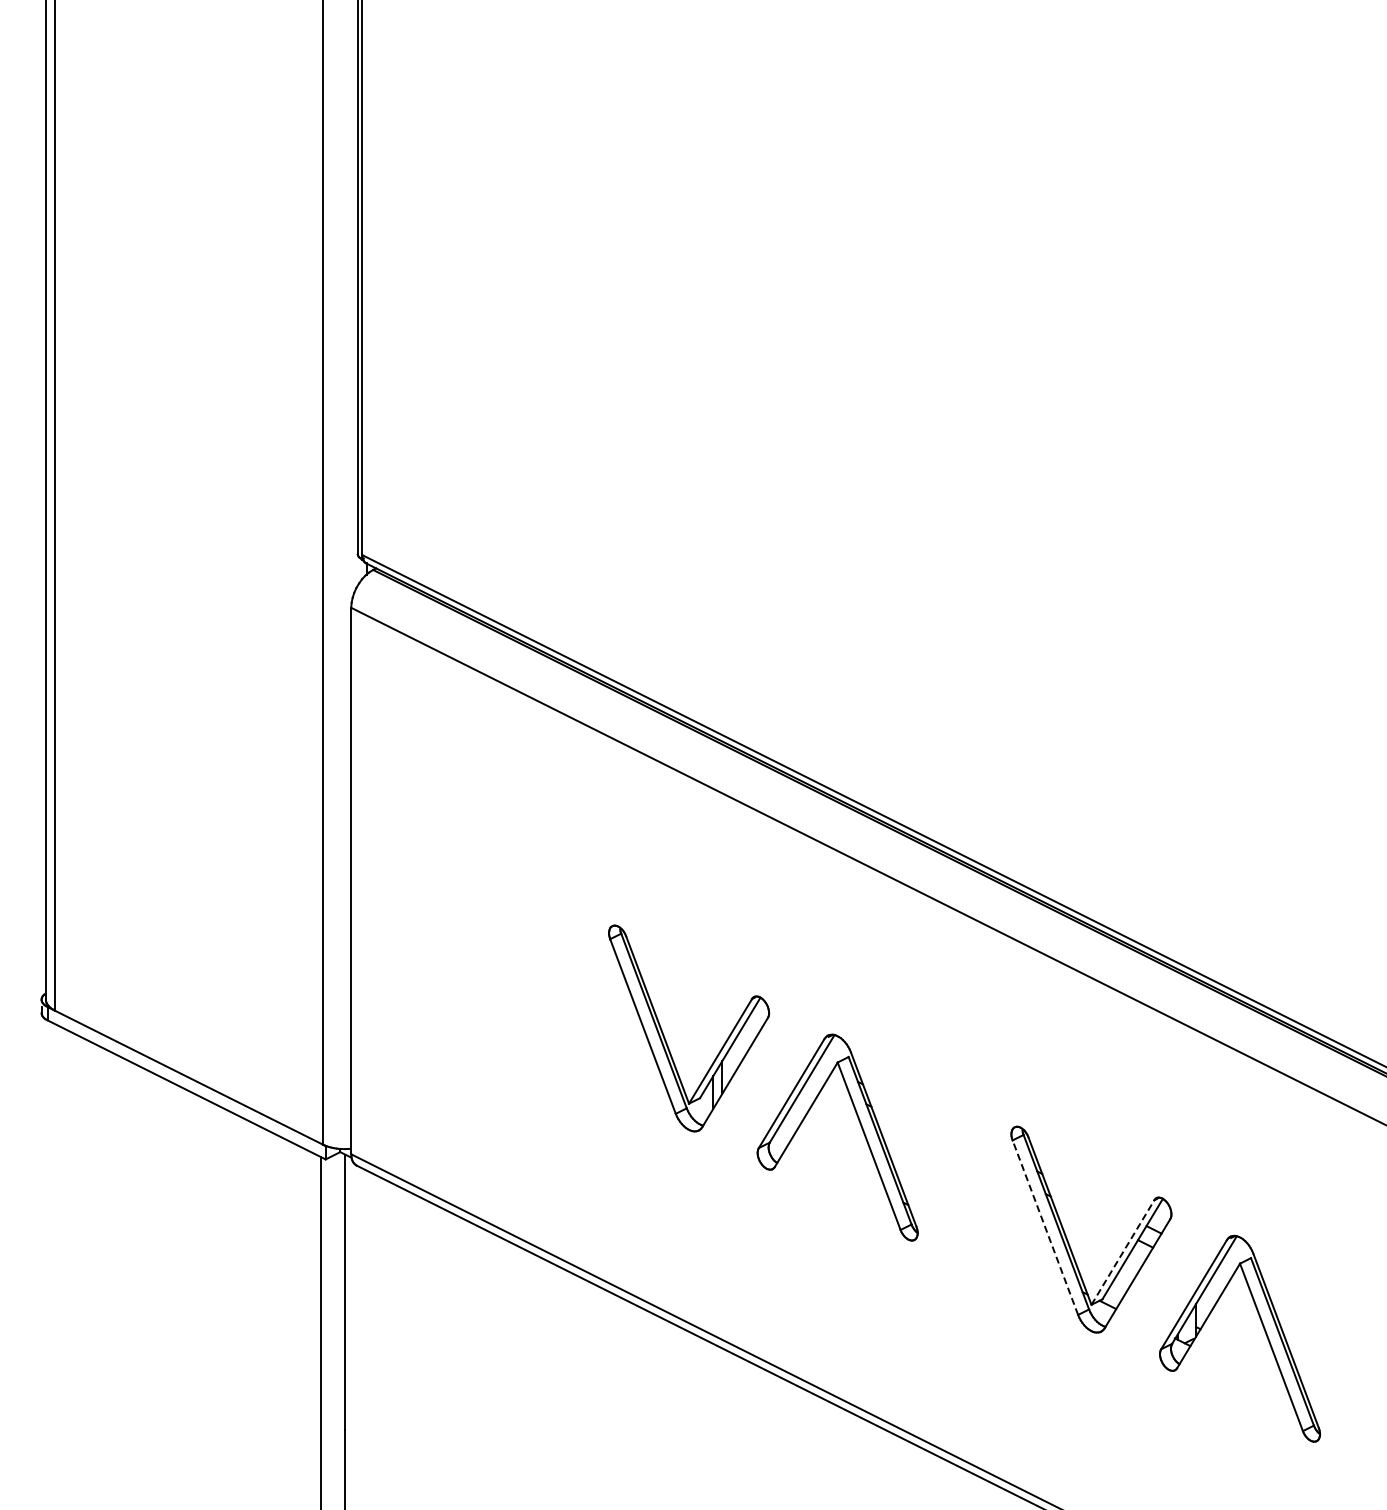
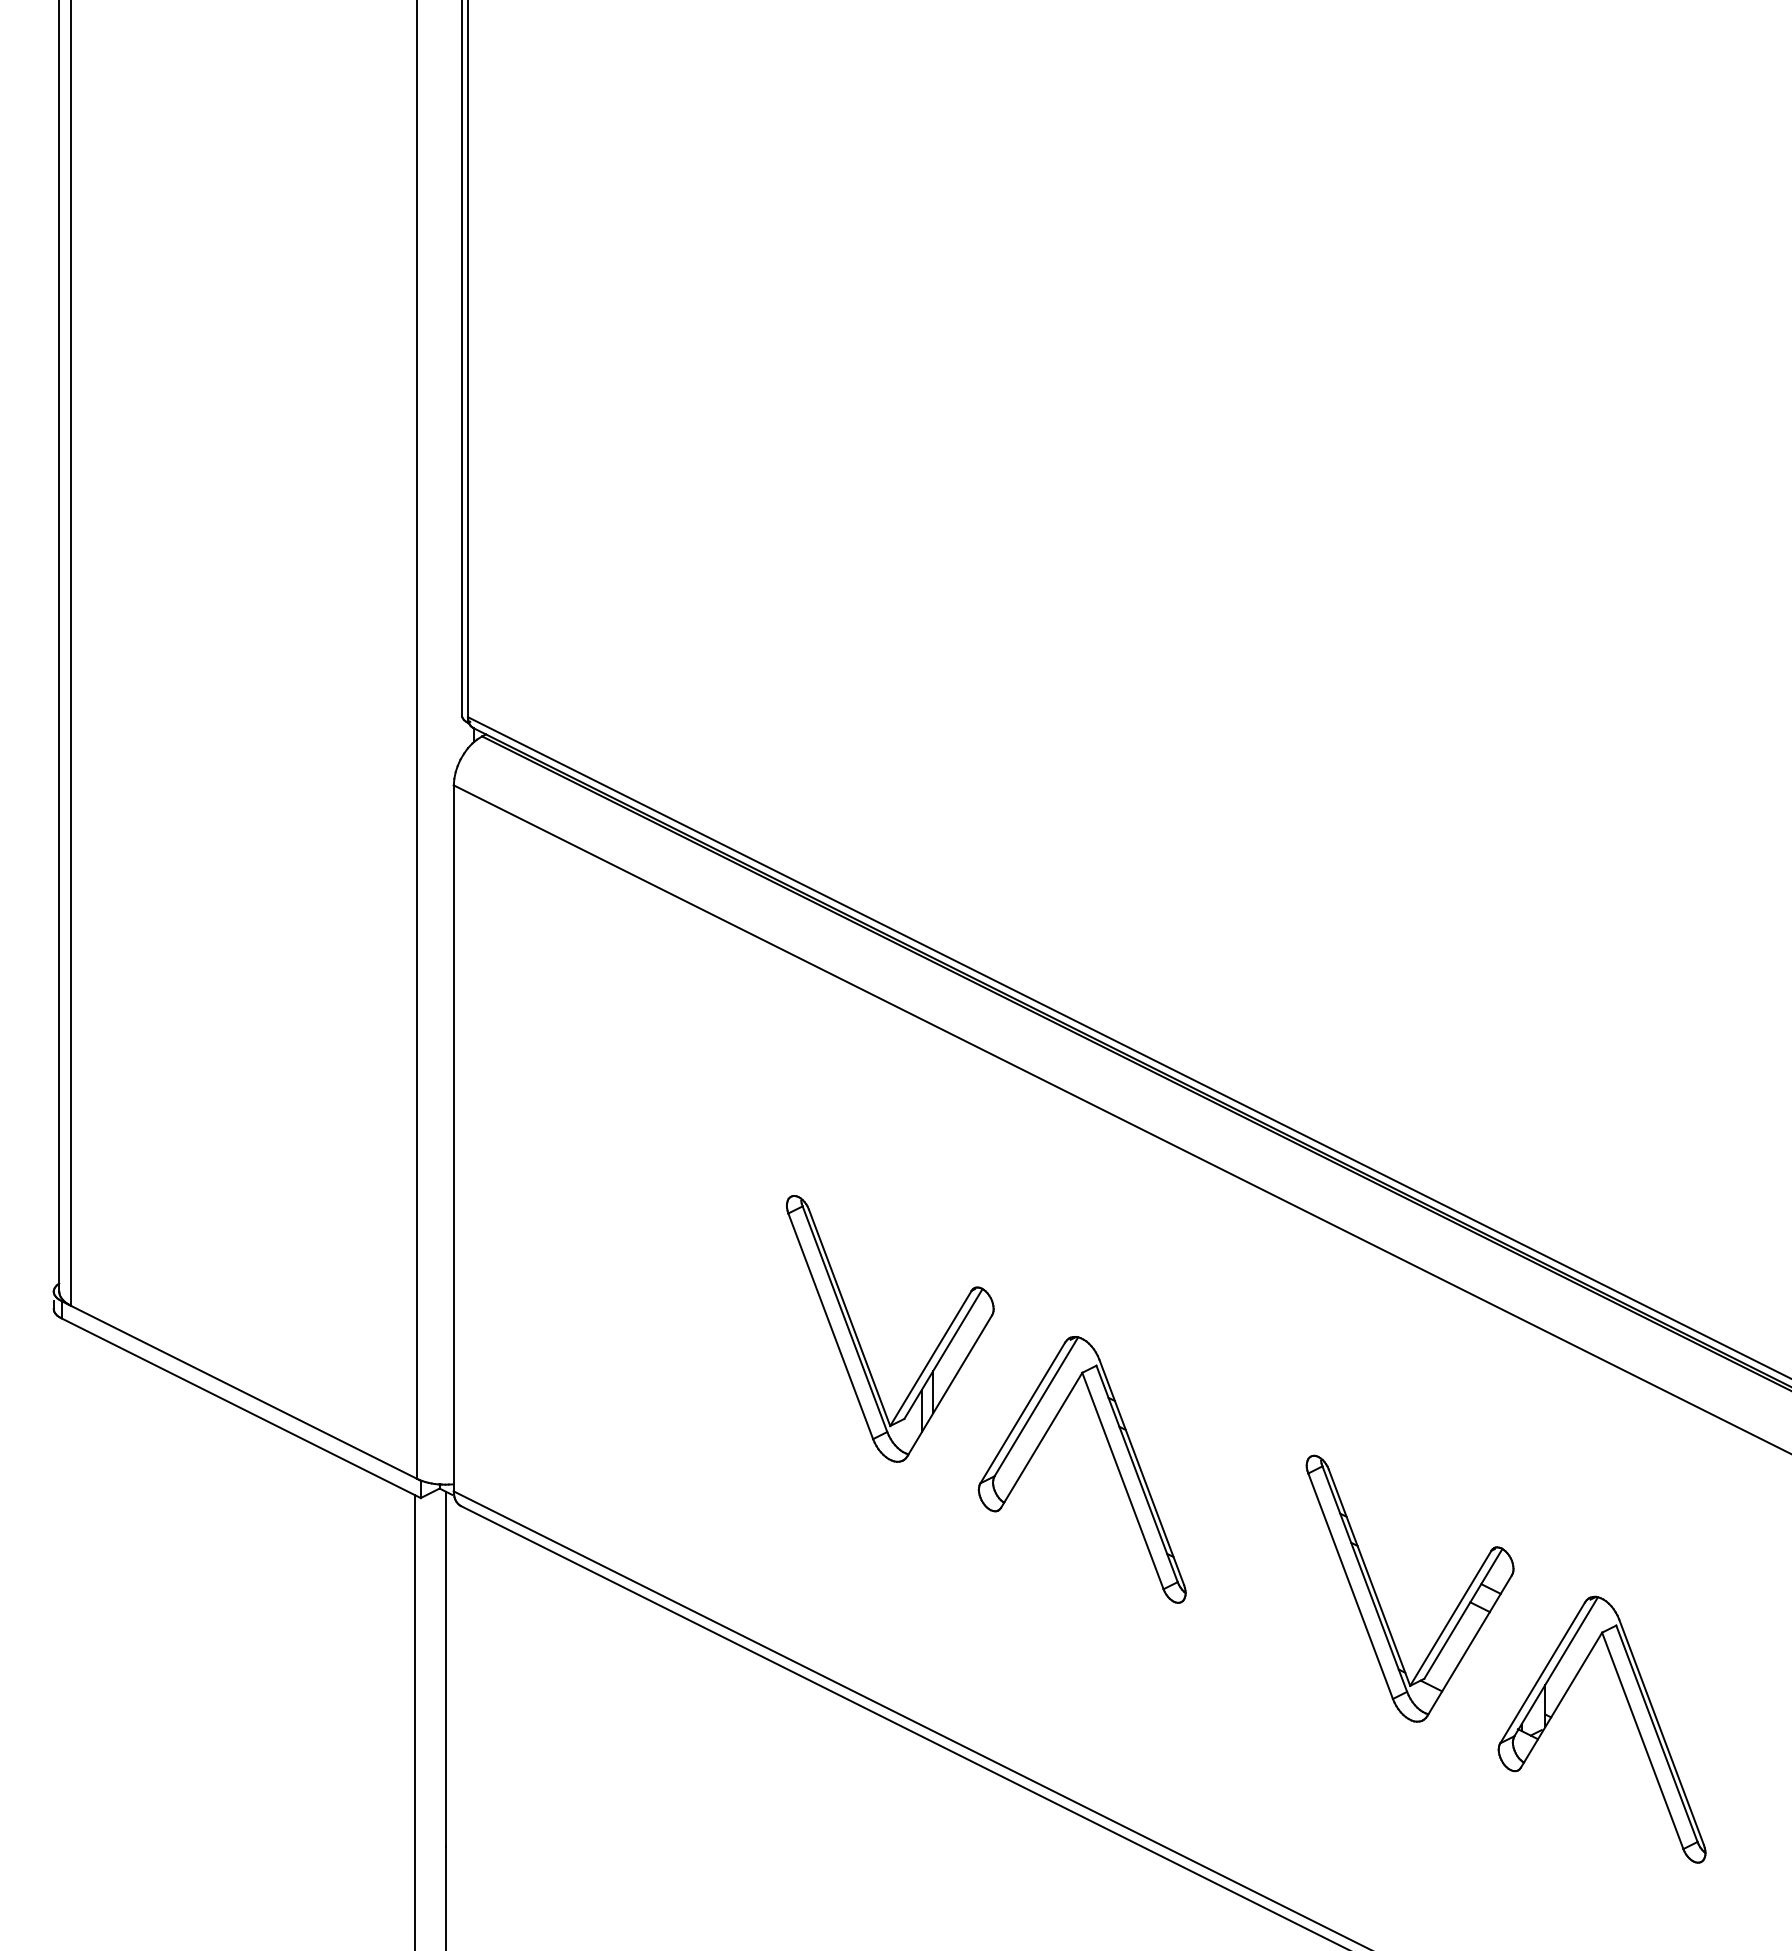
line: (1045, 1227) -> (1350, 1585), dashed -> solid
line: (1123, 1252) -> (1451, 1618), dashed -> solid

